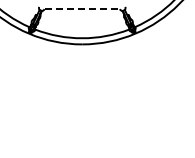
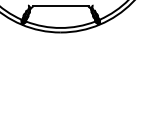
line: (82, 9) -> (60, 6), dashed -> solid

